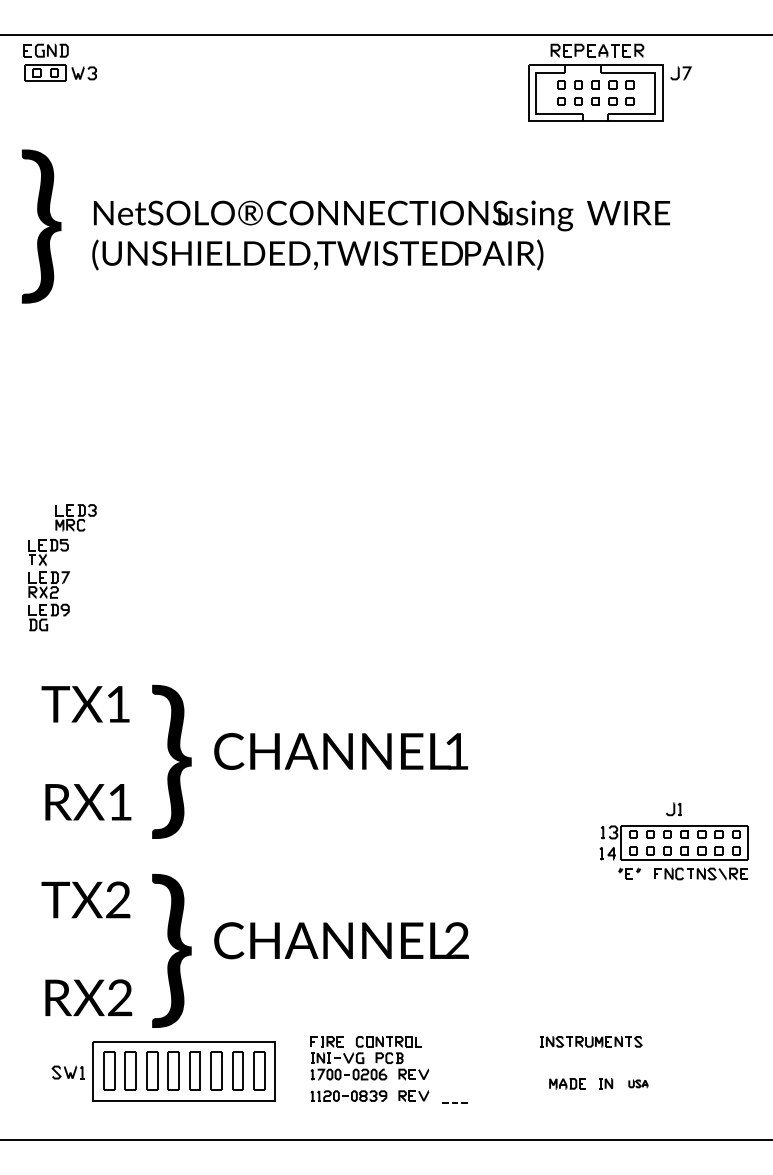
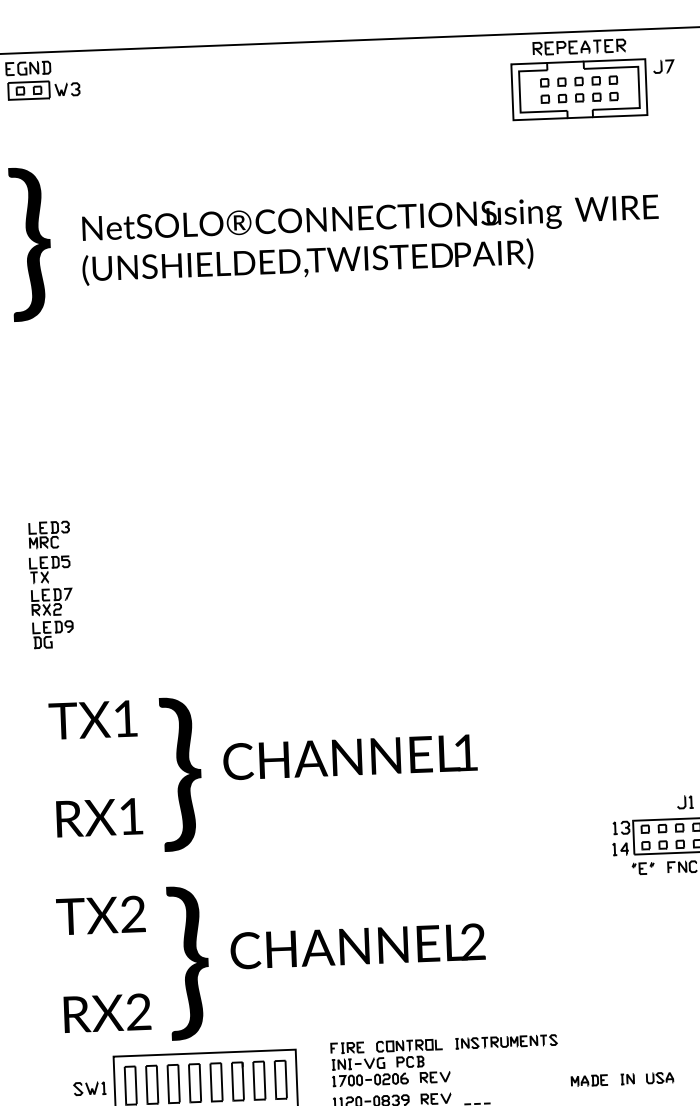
part: (75, 517) -> (48, 534), moved
part: (591, 1041) -> (506, 1041), moved
part: (638, 1083) -> (660, 1077), size x1.43

